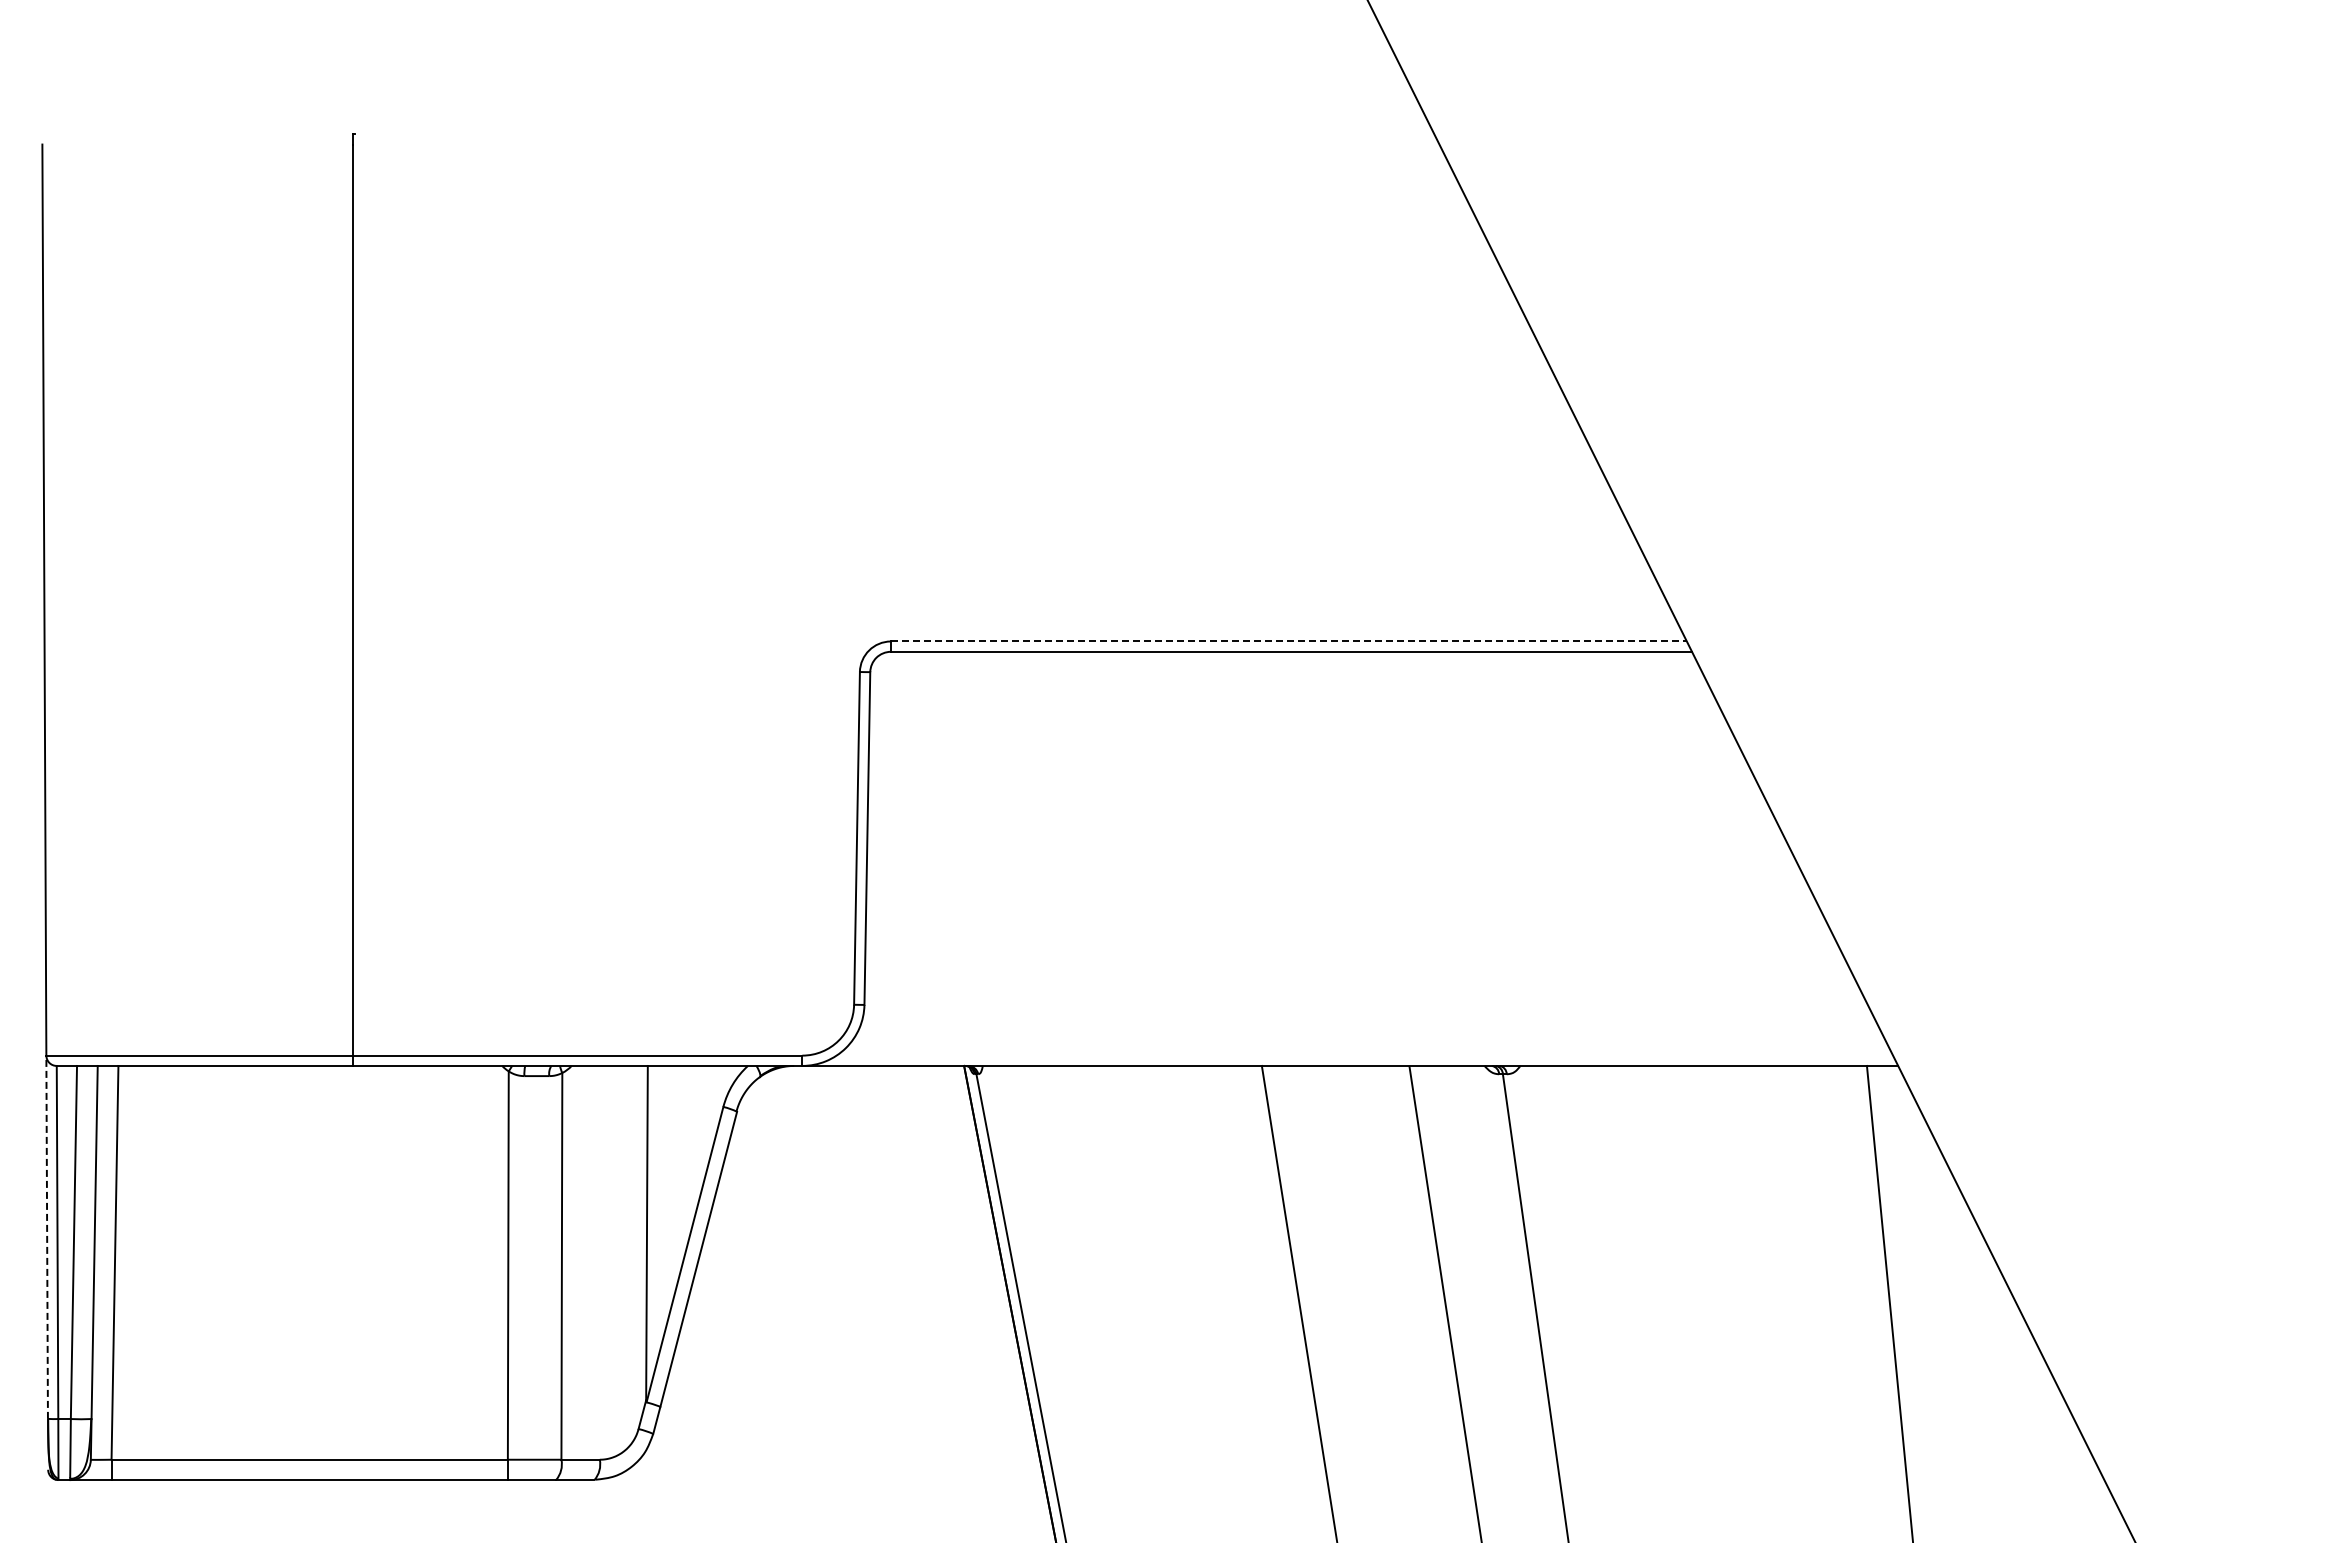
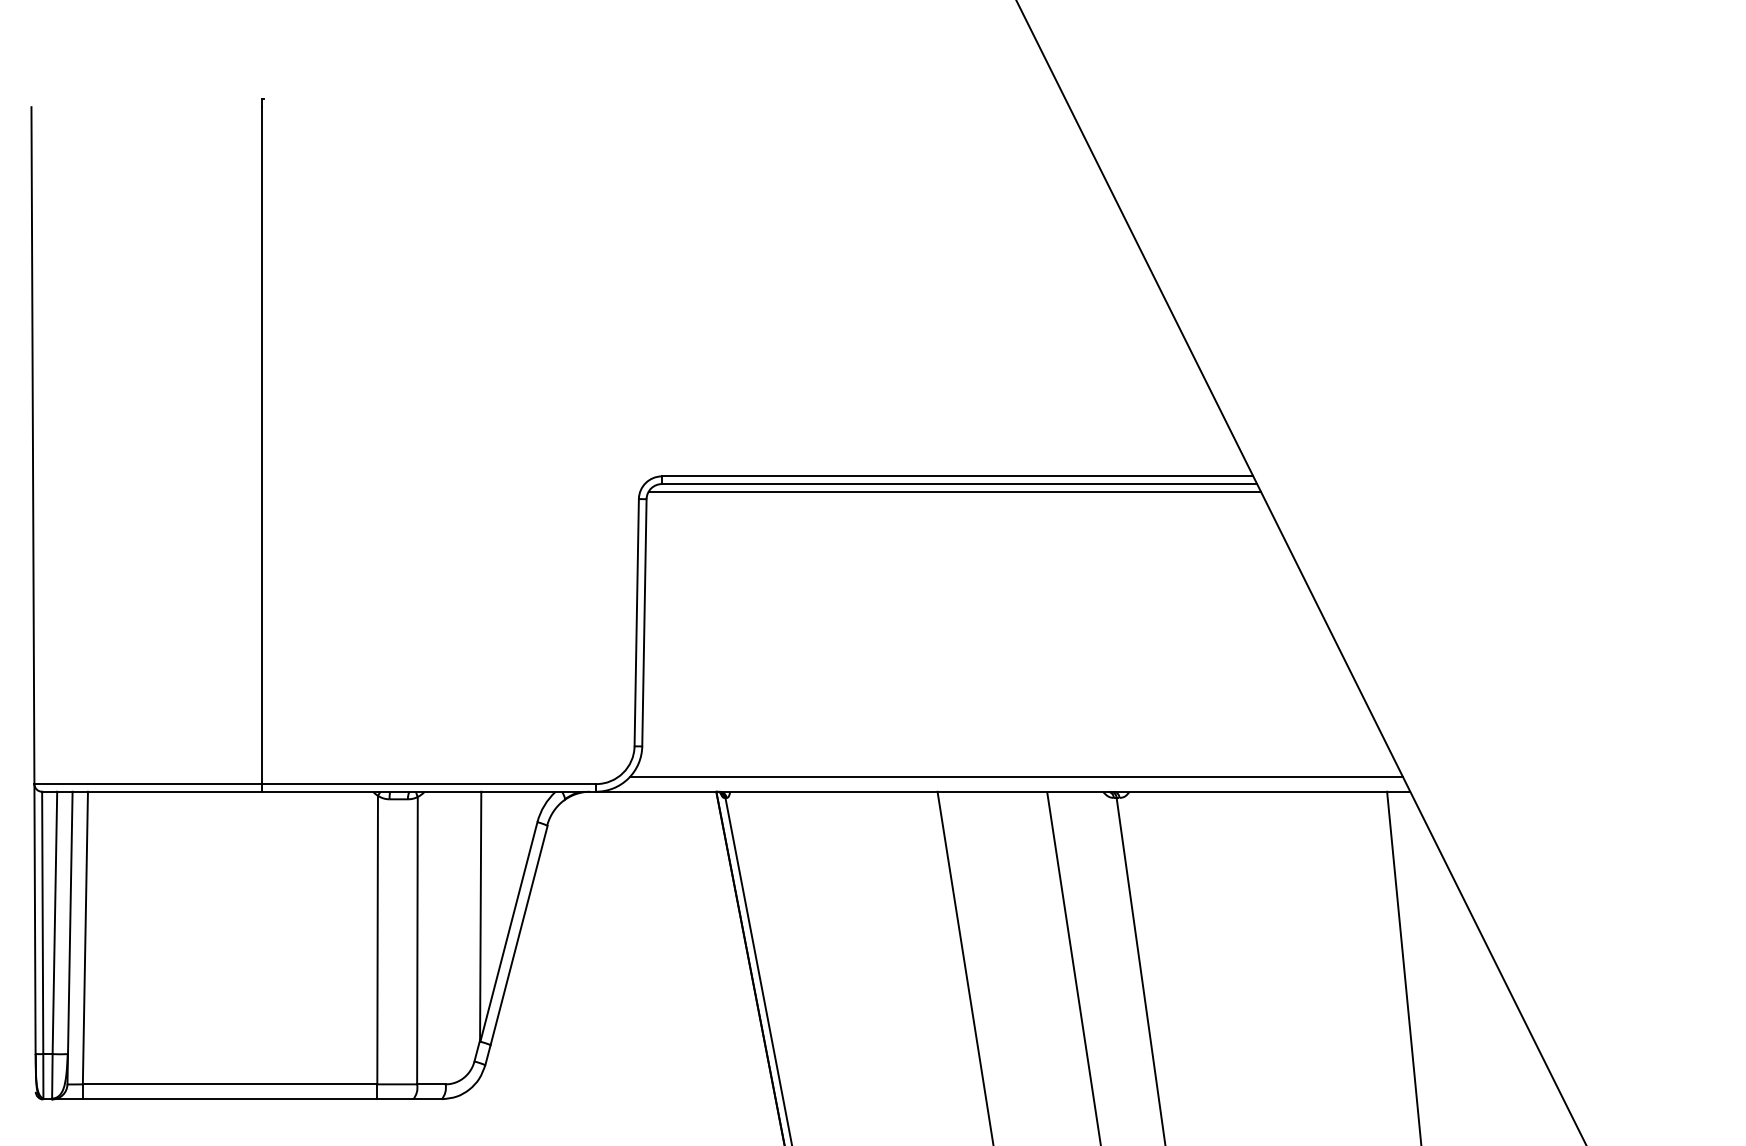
line: (1288, 641) -> (957, 476), dashed -> solid
line: (1285, 661) -> (955, 491), added
line: (1367, 1045) -> (1016, 776), added
line: (47, 1237) -> (35, 919), dashed -> solid

